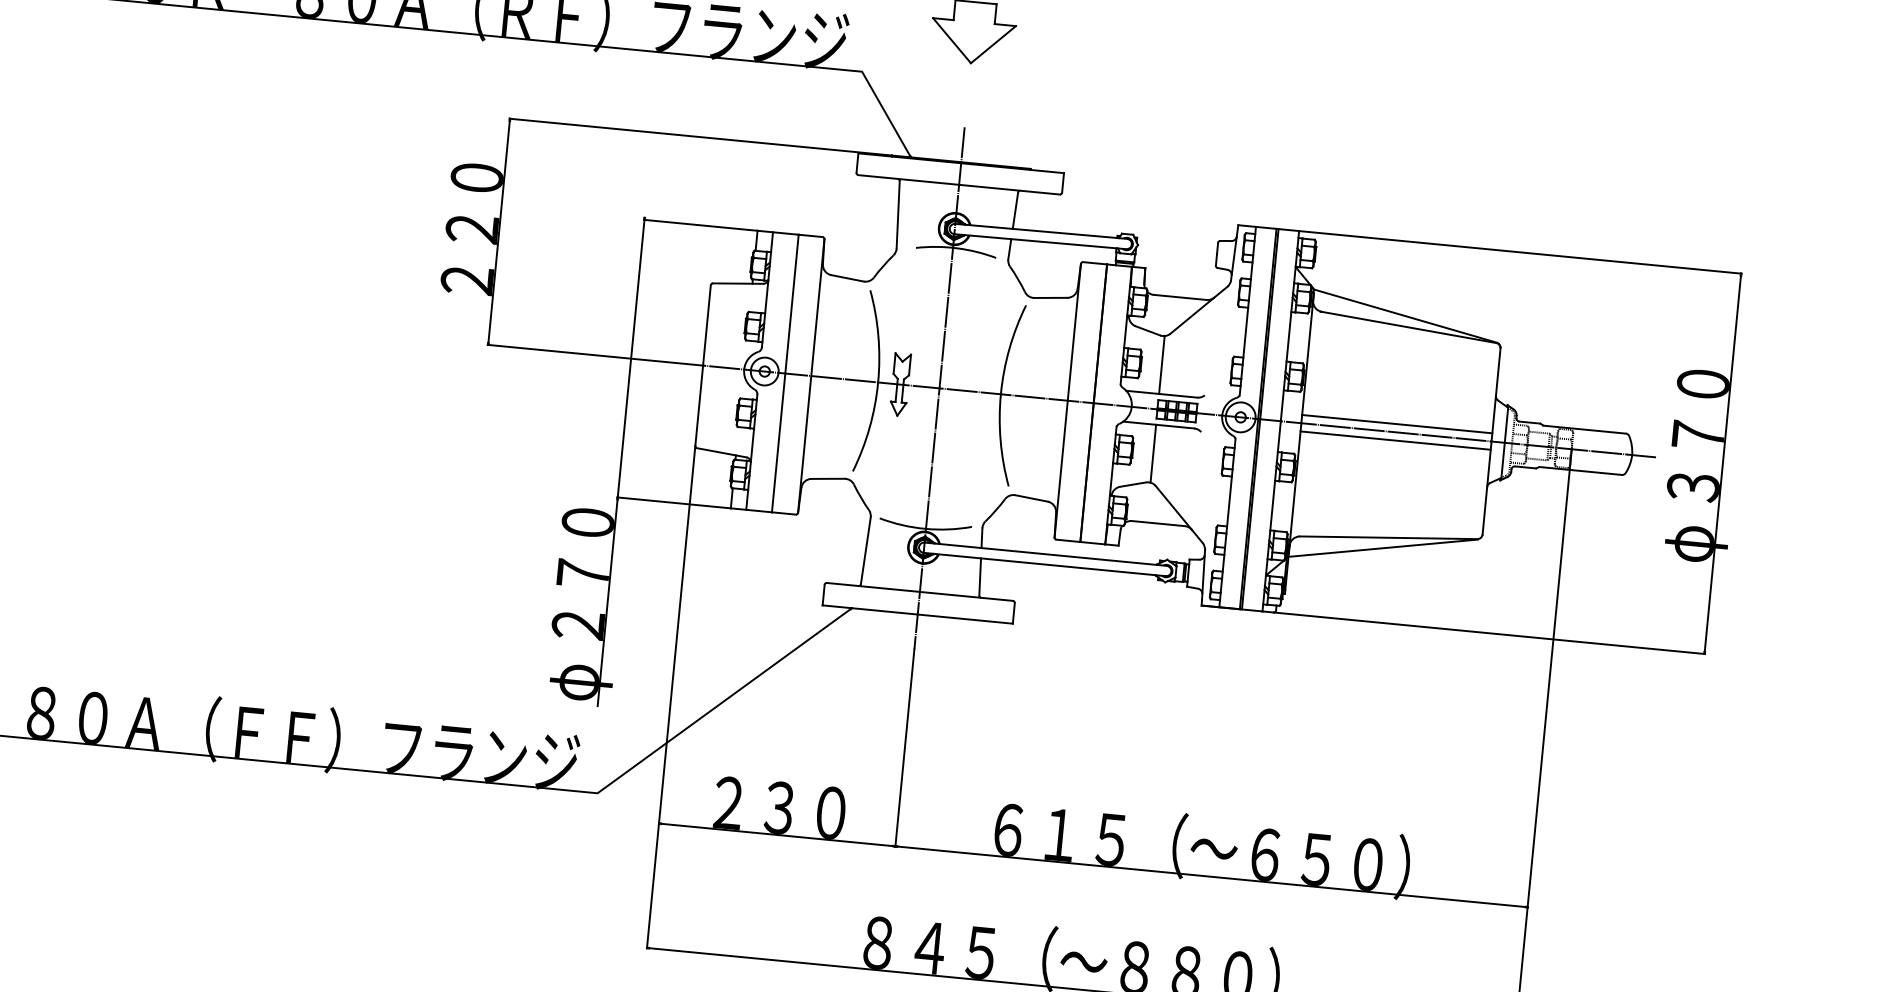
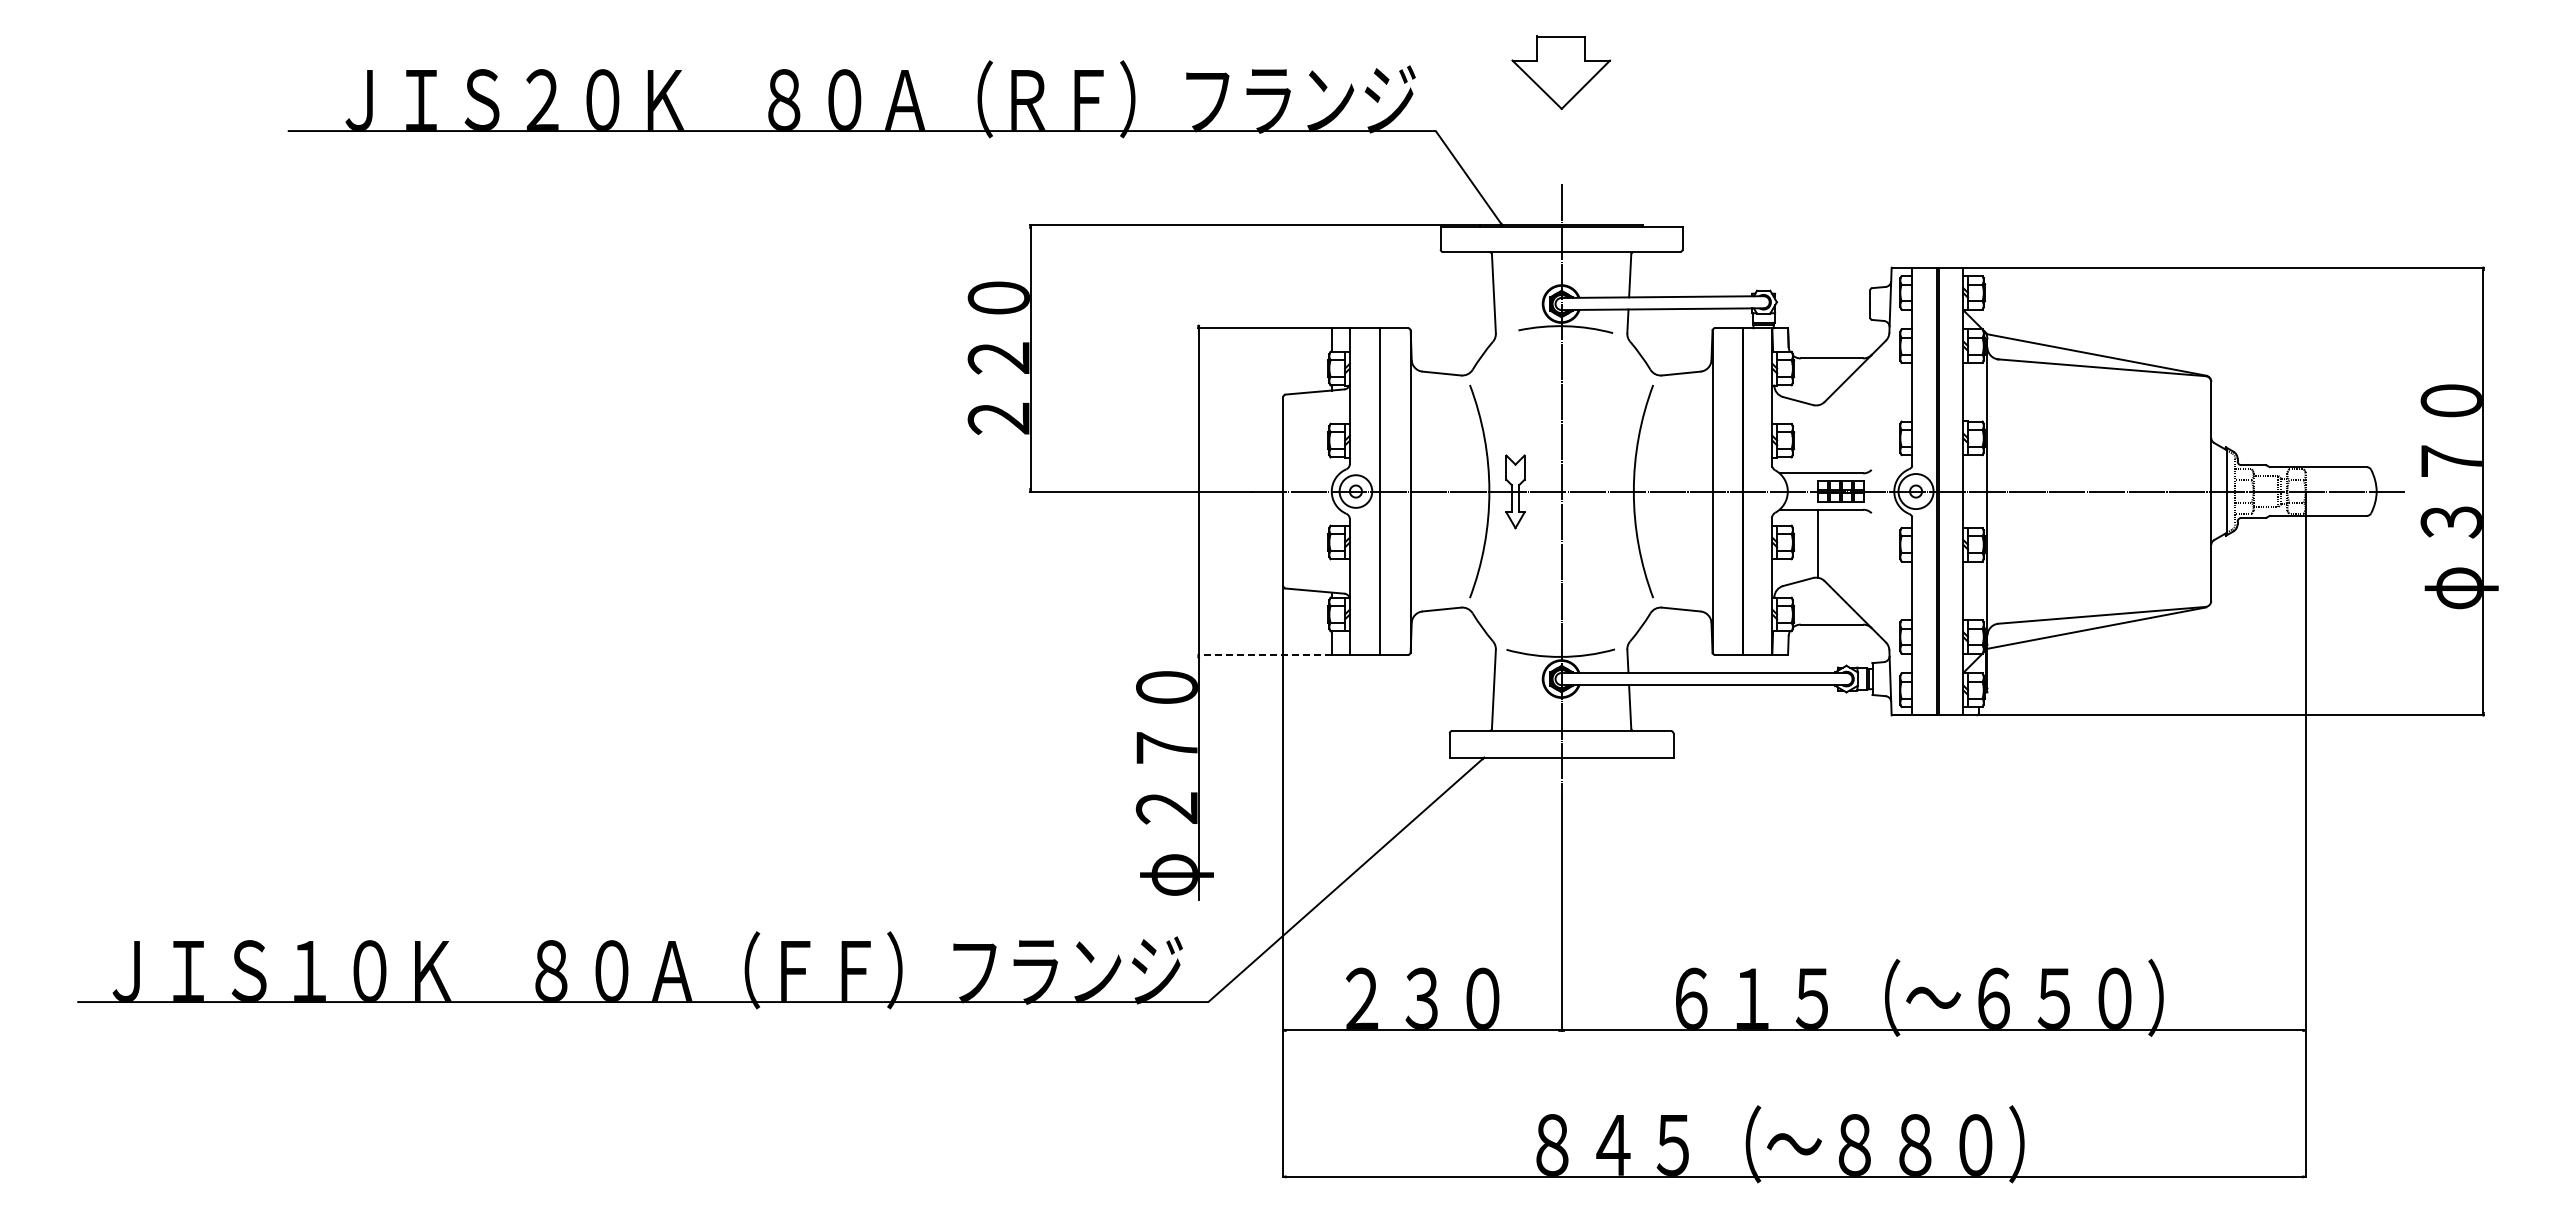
line: (1162, 365) -> (1818, 439), removed
line: (1397, 423) -> (2099, 481), removed
line: (1395, 440) -> (2099, 501), removed
line: (673, 502) -> (1264, 654), solid -> dashed

